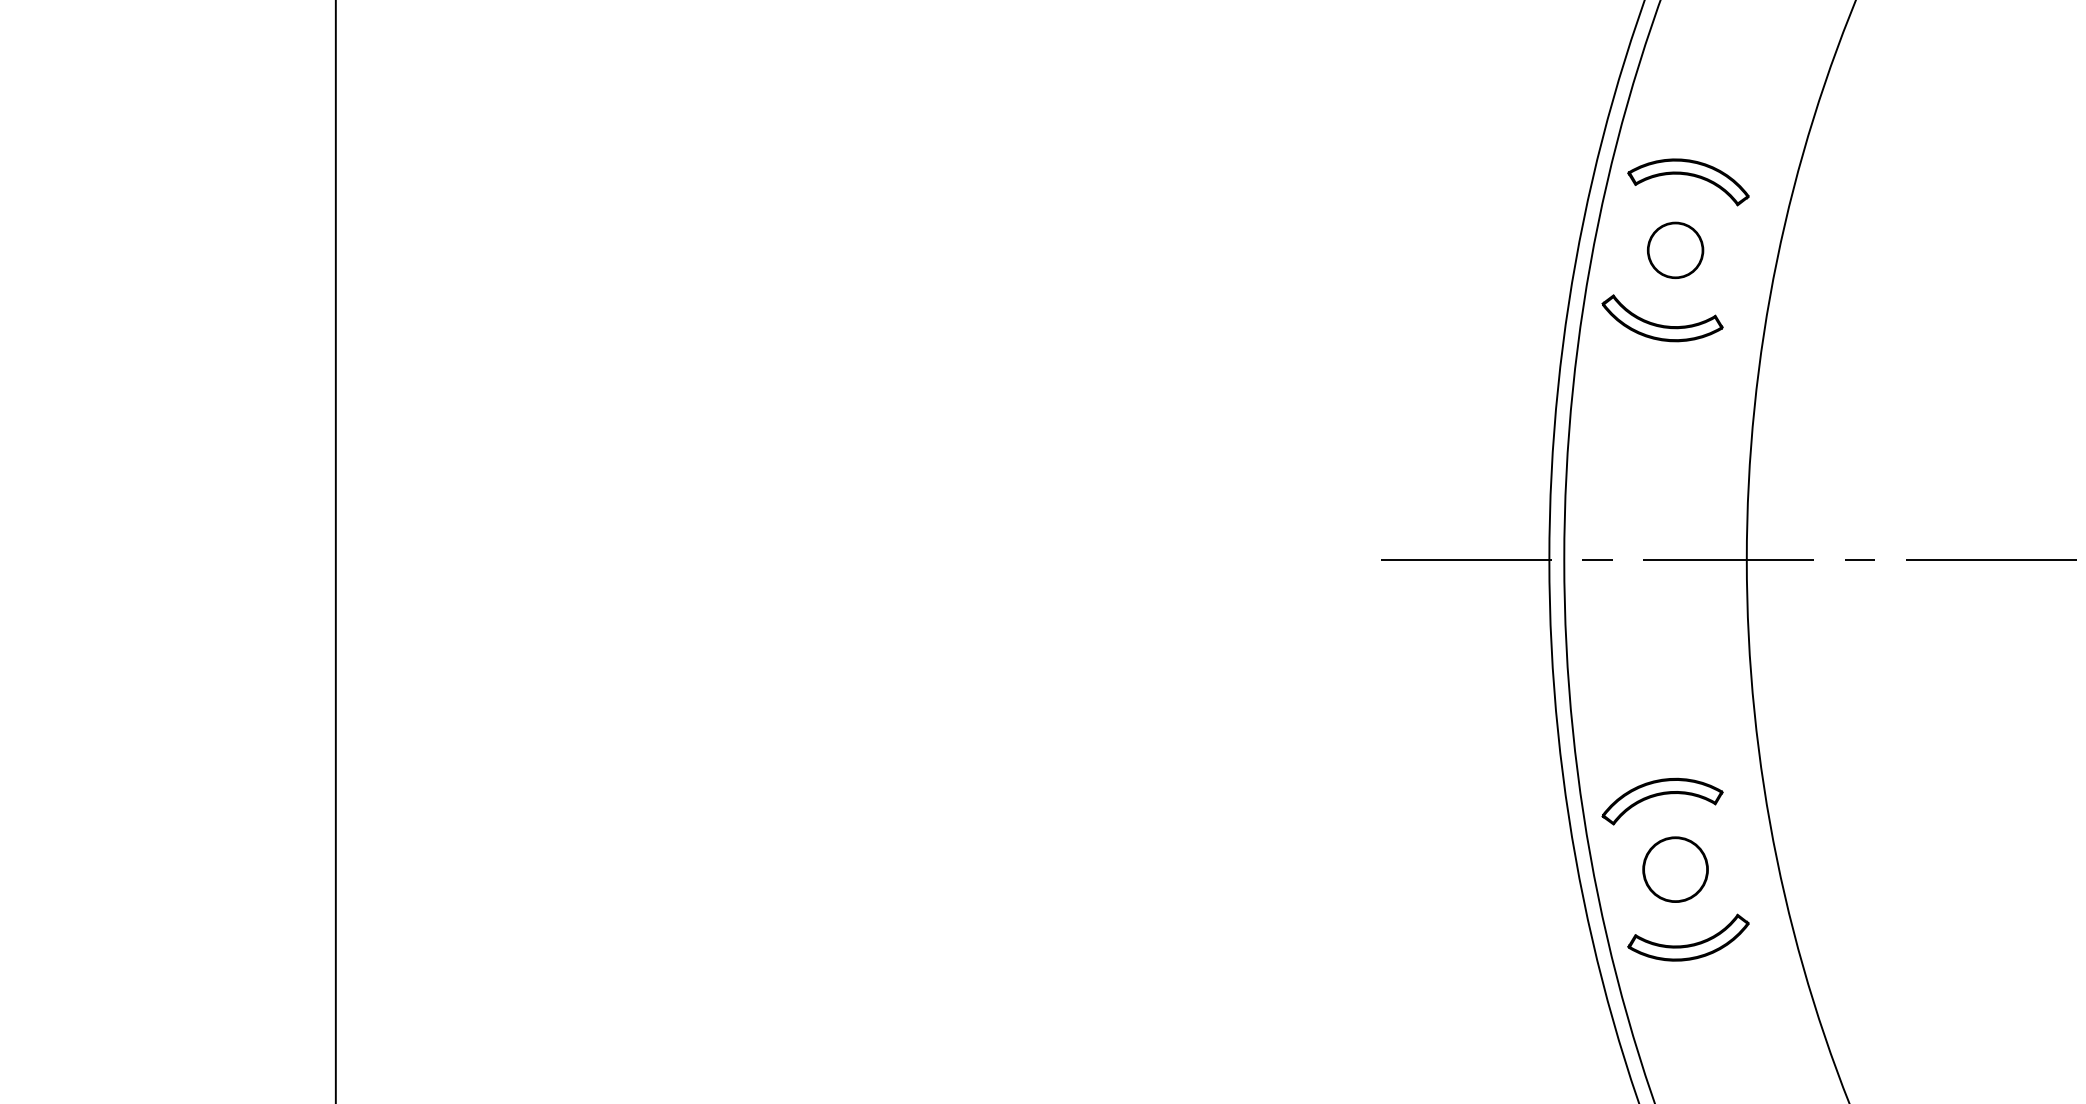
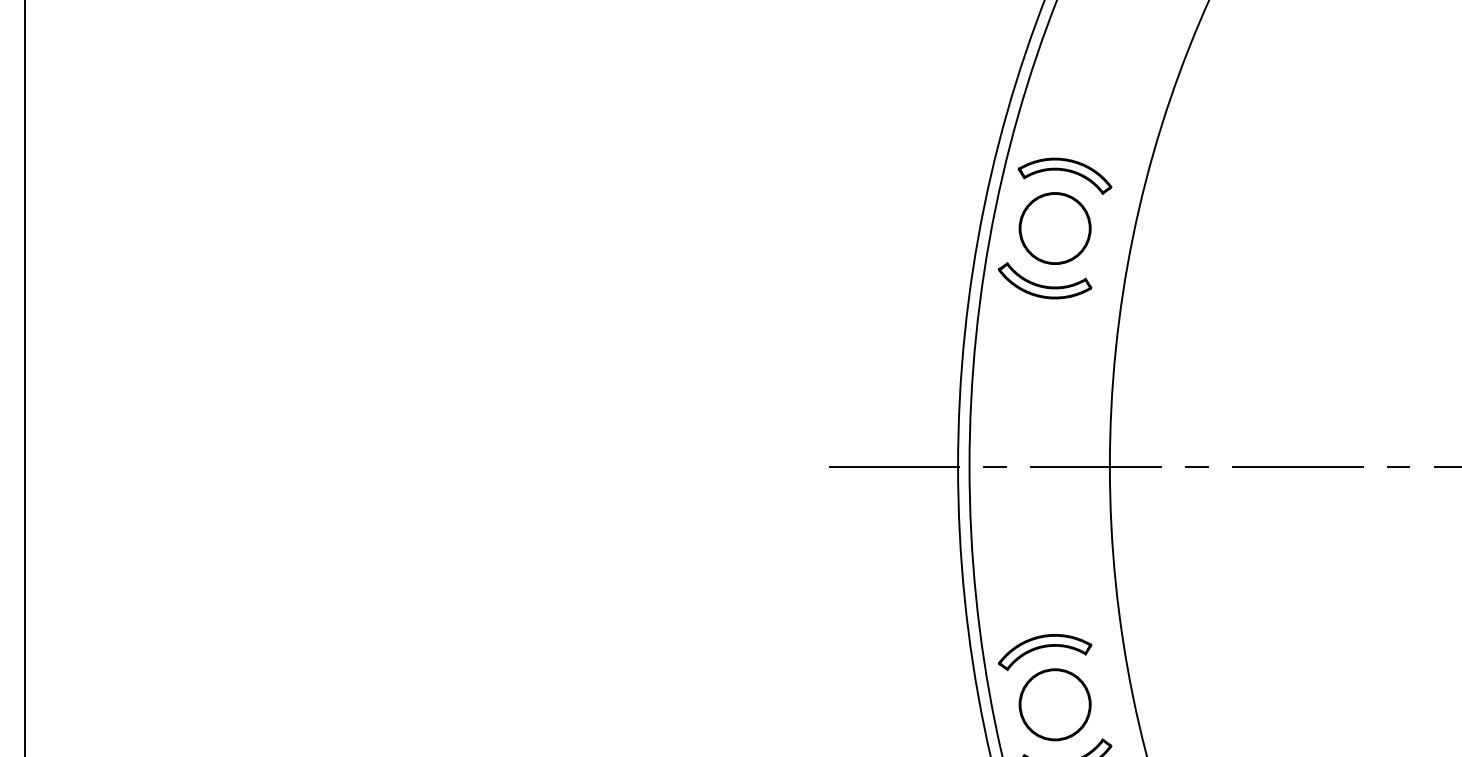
circle: (1675, 250) -> (1055, 228), size x1.67
circle: (1675, 869) -> (1055, 704), size x1.43

